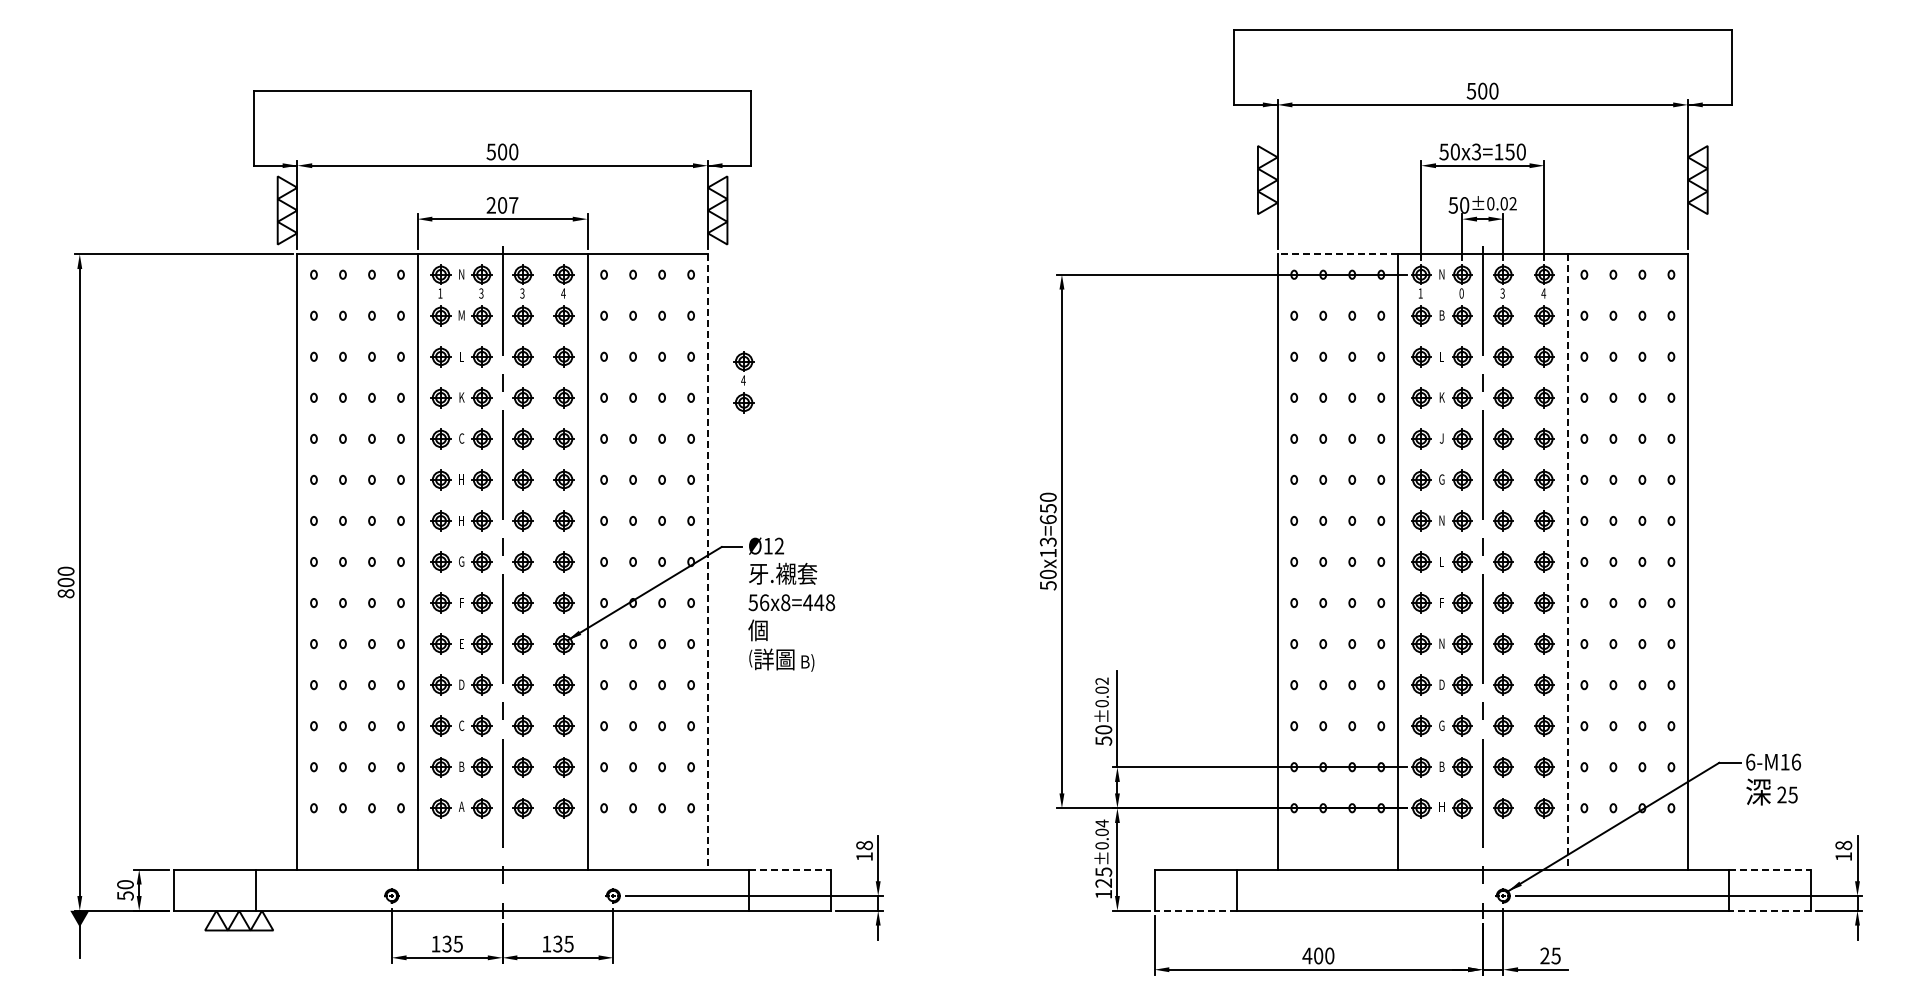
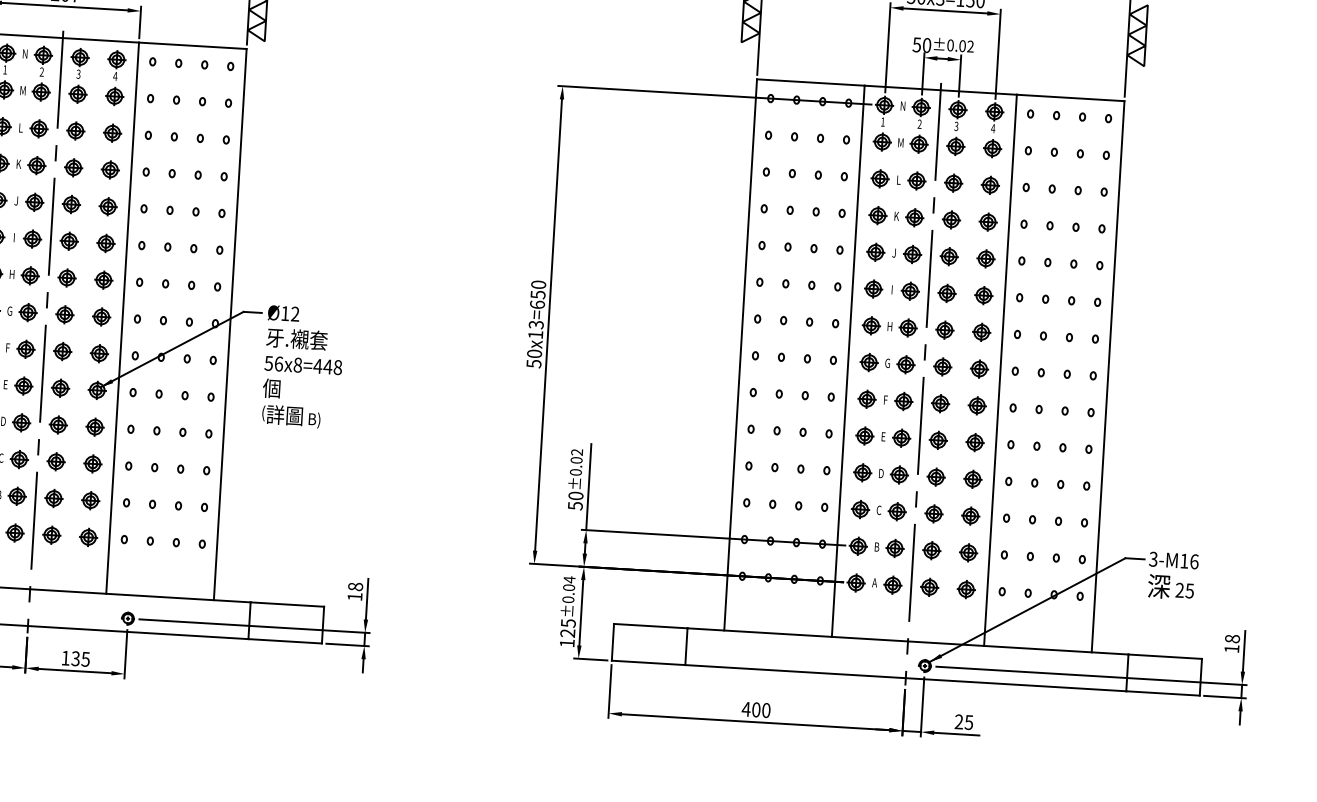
line: (1337, 254) -> (810, 82), dashed -> solid
text: (481, 293) -> (41, 72), 3 -> 2
text: (1461, 293) -> (919, 124), 0 -> 2
text: (1441, 315) -> (900, 142), B -> M
part: (743, 382) -> (271, 165), removed
text: (461, 438) -> (16, 200), C -> J
text: (461, 479) -> (14, 237), H -> I
text: (1441, 479) -> (891, 289), G -> I
text: (1441, 520) -> (889, 326), N -> H
text: (1441, 561) -> (887, 363), L -> G
line: (707, 562) -> (230, 325), dashed -> solid
line: (1567, 562) -> (1000, 370), dashed -> solid
text: (1441, 643) -> (883, 436), N -> E
text: (1441, 725) -> (878, 510), G -> C
text: (1750, 761) -> (1153, 558), 6-M16 -> 3-M16
text: (1441, 806) -> (874, 582), H -> A
line: (790, 869) -> (288, 604), dashed -> solid
line: (1770, 869) -> (1165, 656), dashed -> solid
line: (1195, 910) -> (648, 662), dashed -> solid
line: (1769, 910) -> (1162, 693), dashed -> solid

